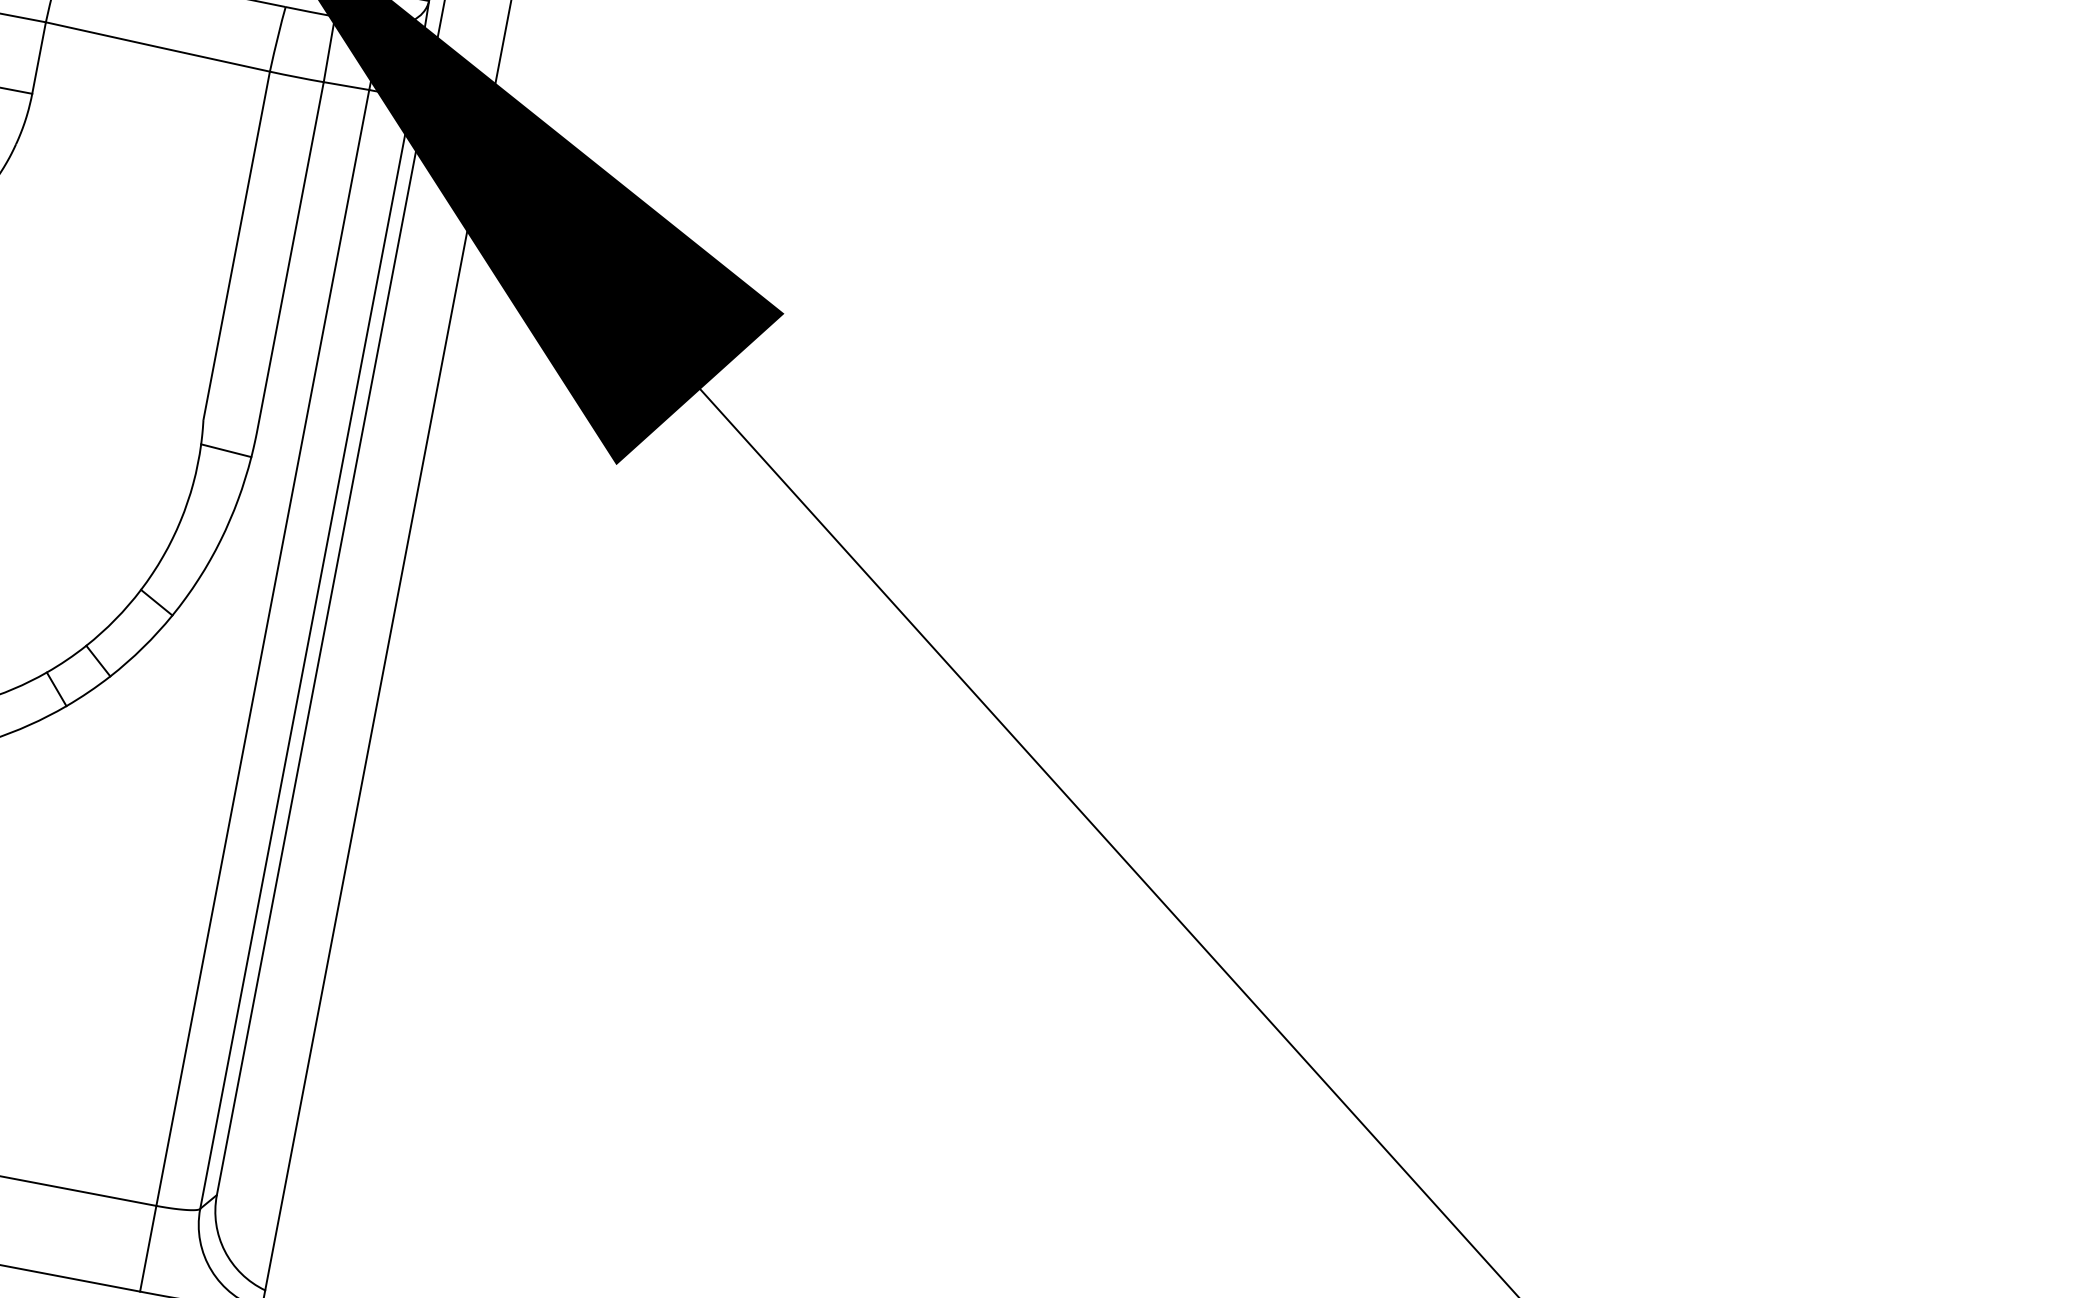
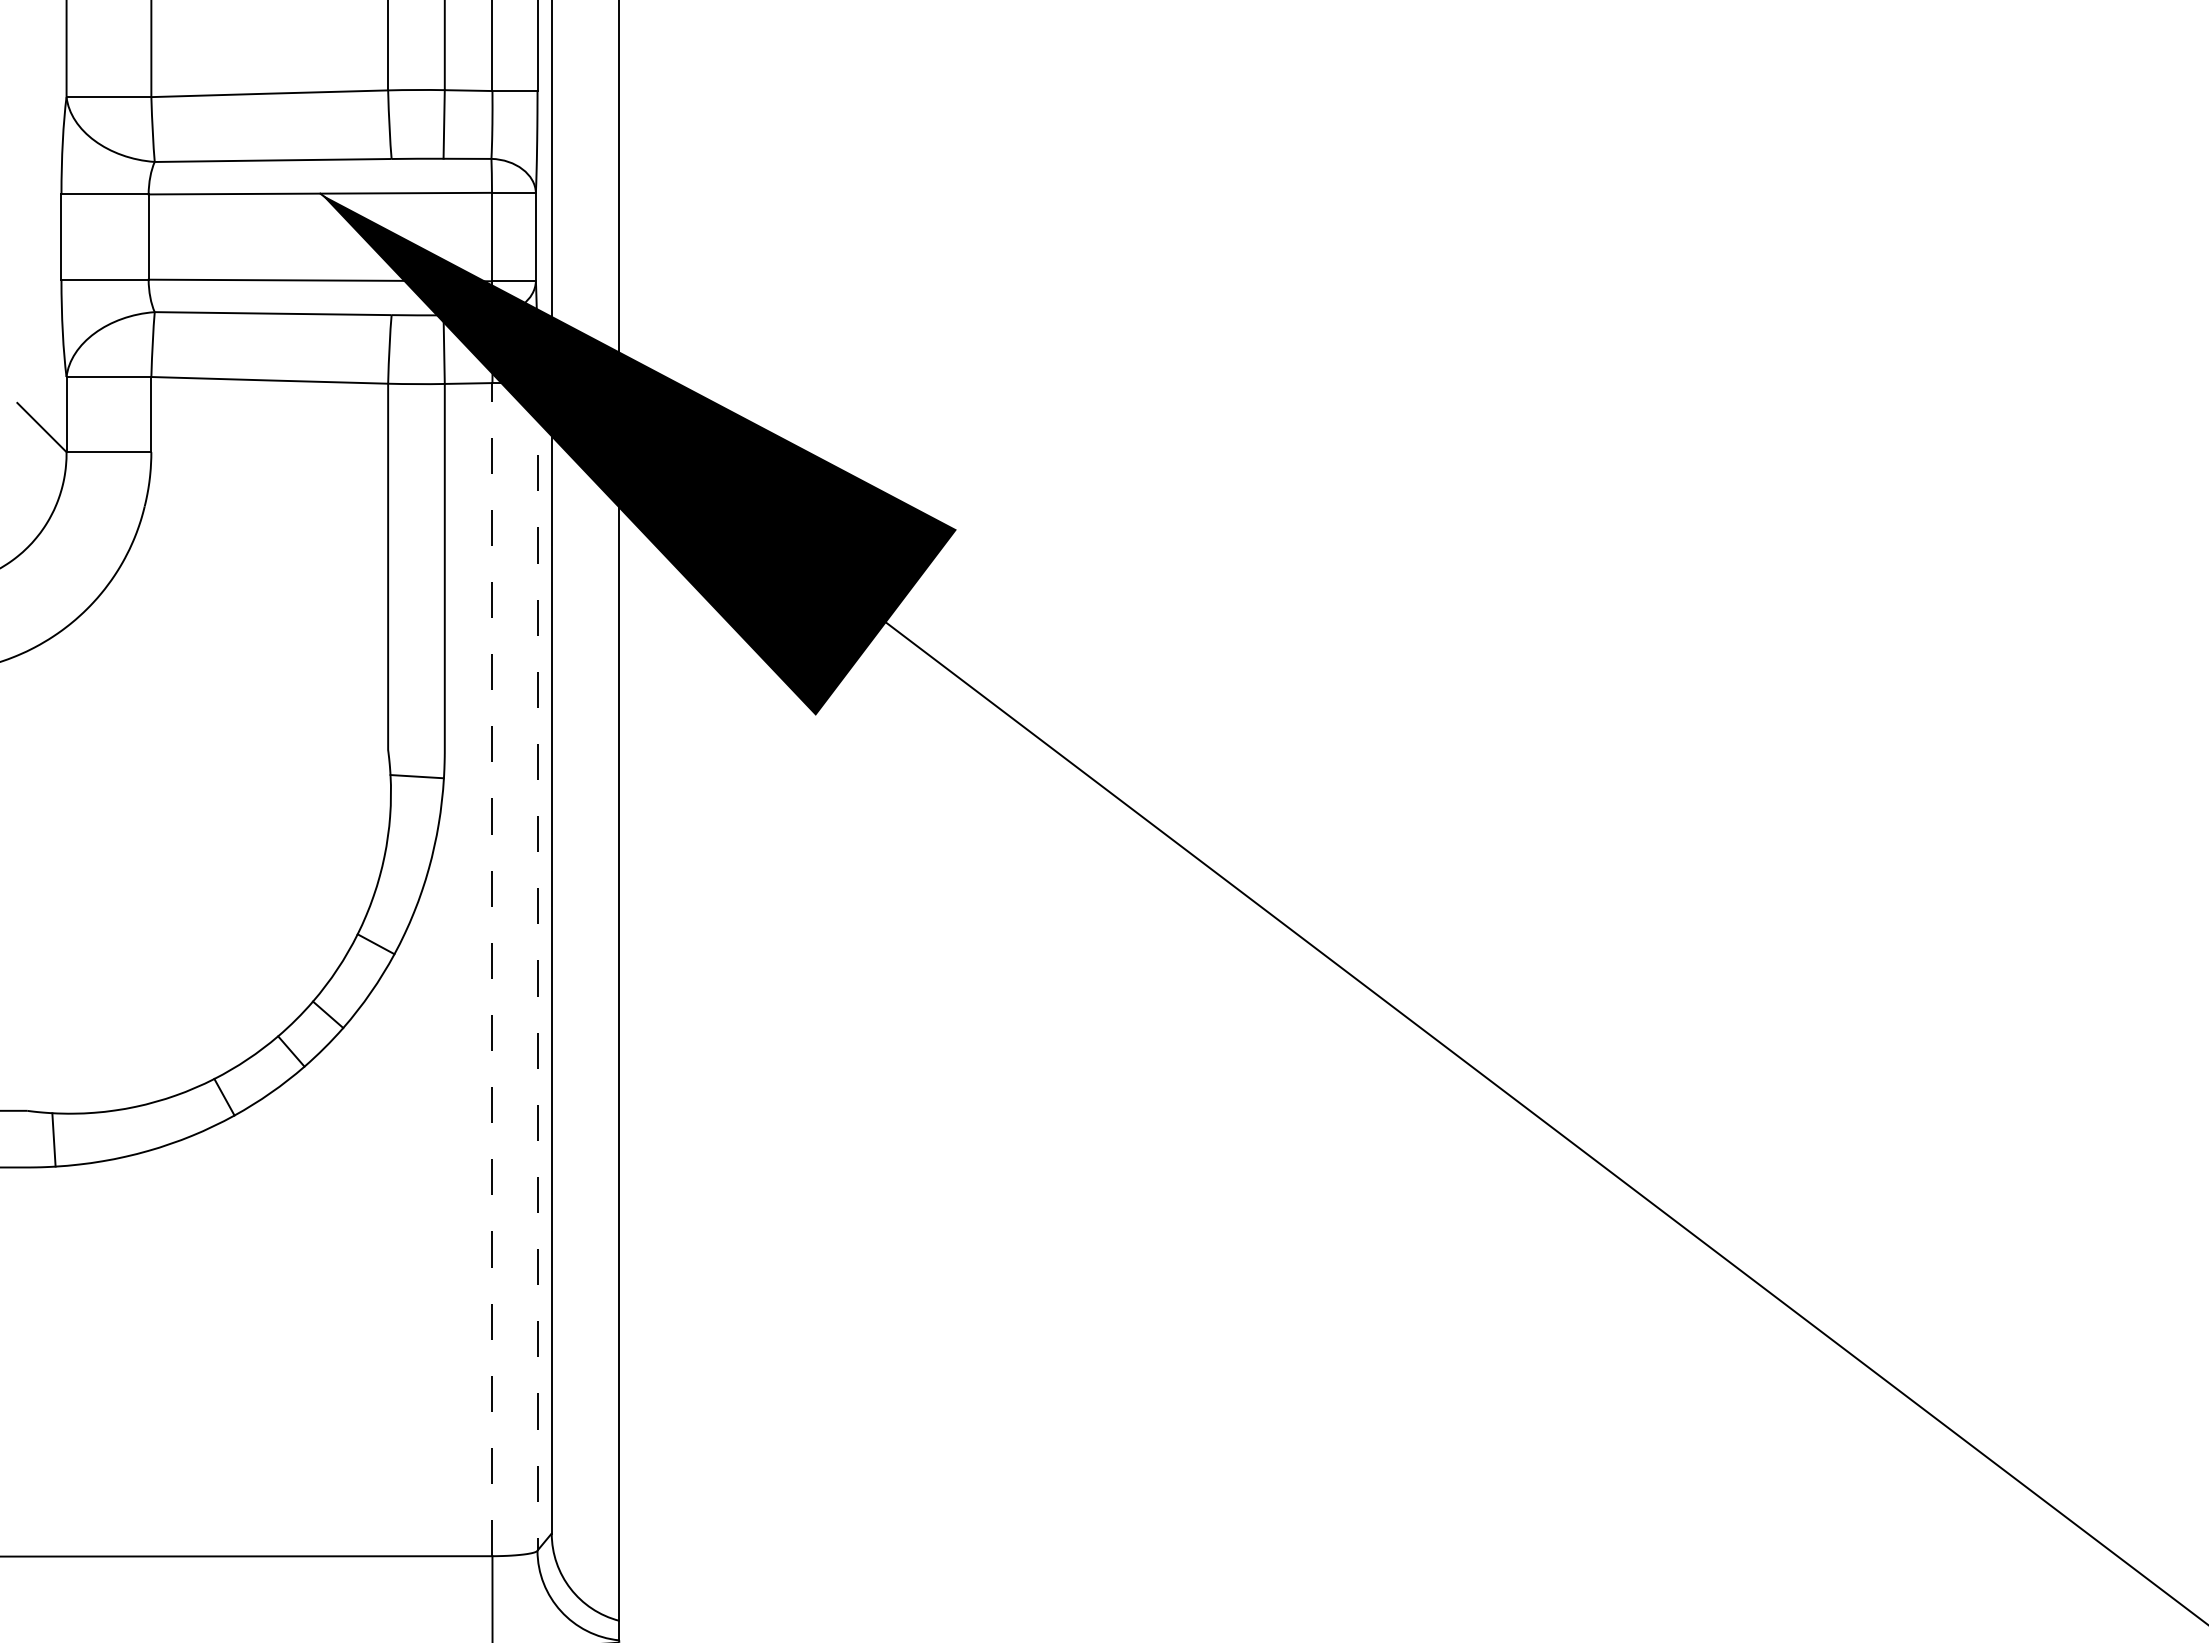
line: (262, 647) -> (492, 969), solid -> dashed
line: (306, 653) -> (537, 966), solid -> dashed

